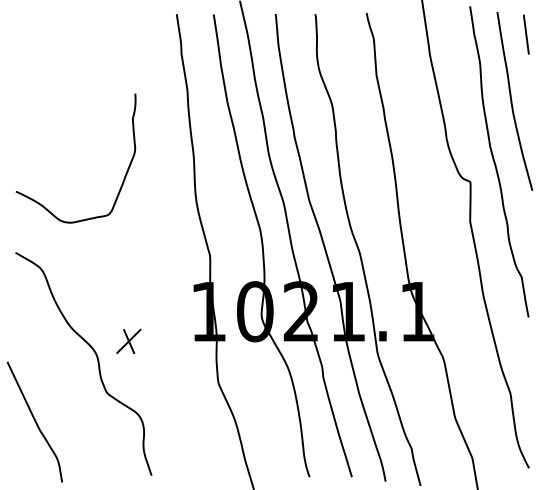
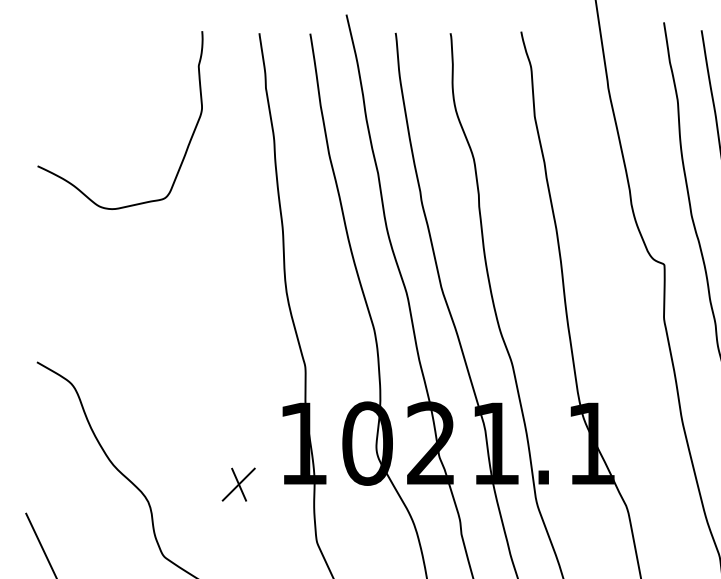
curve: (124, 175) -> (187, 144), moved
part: (128, 341) -> (238, 484), moved

